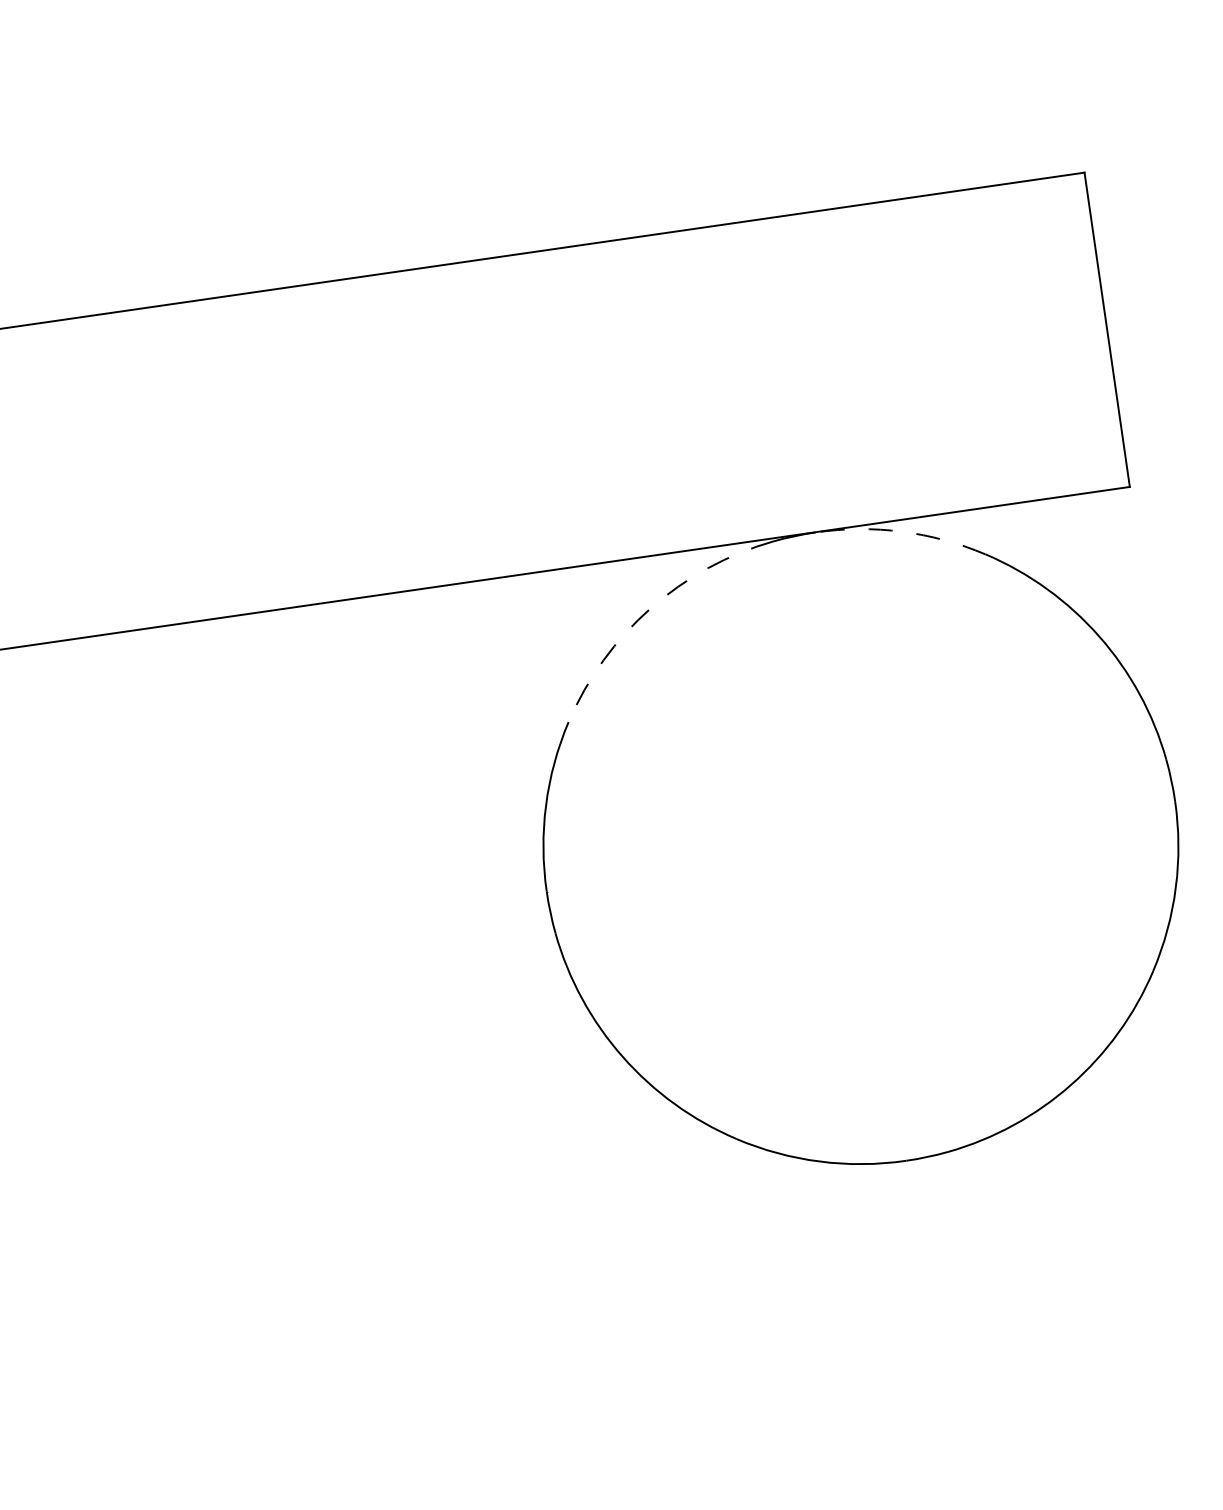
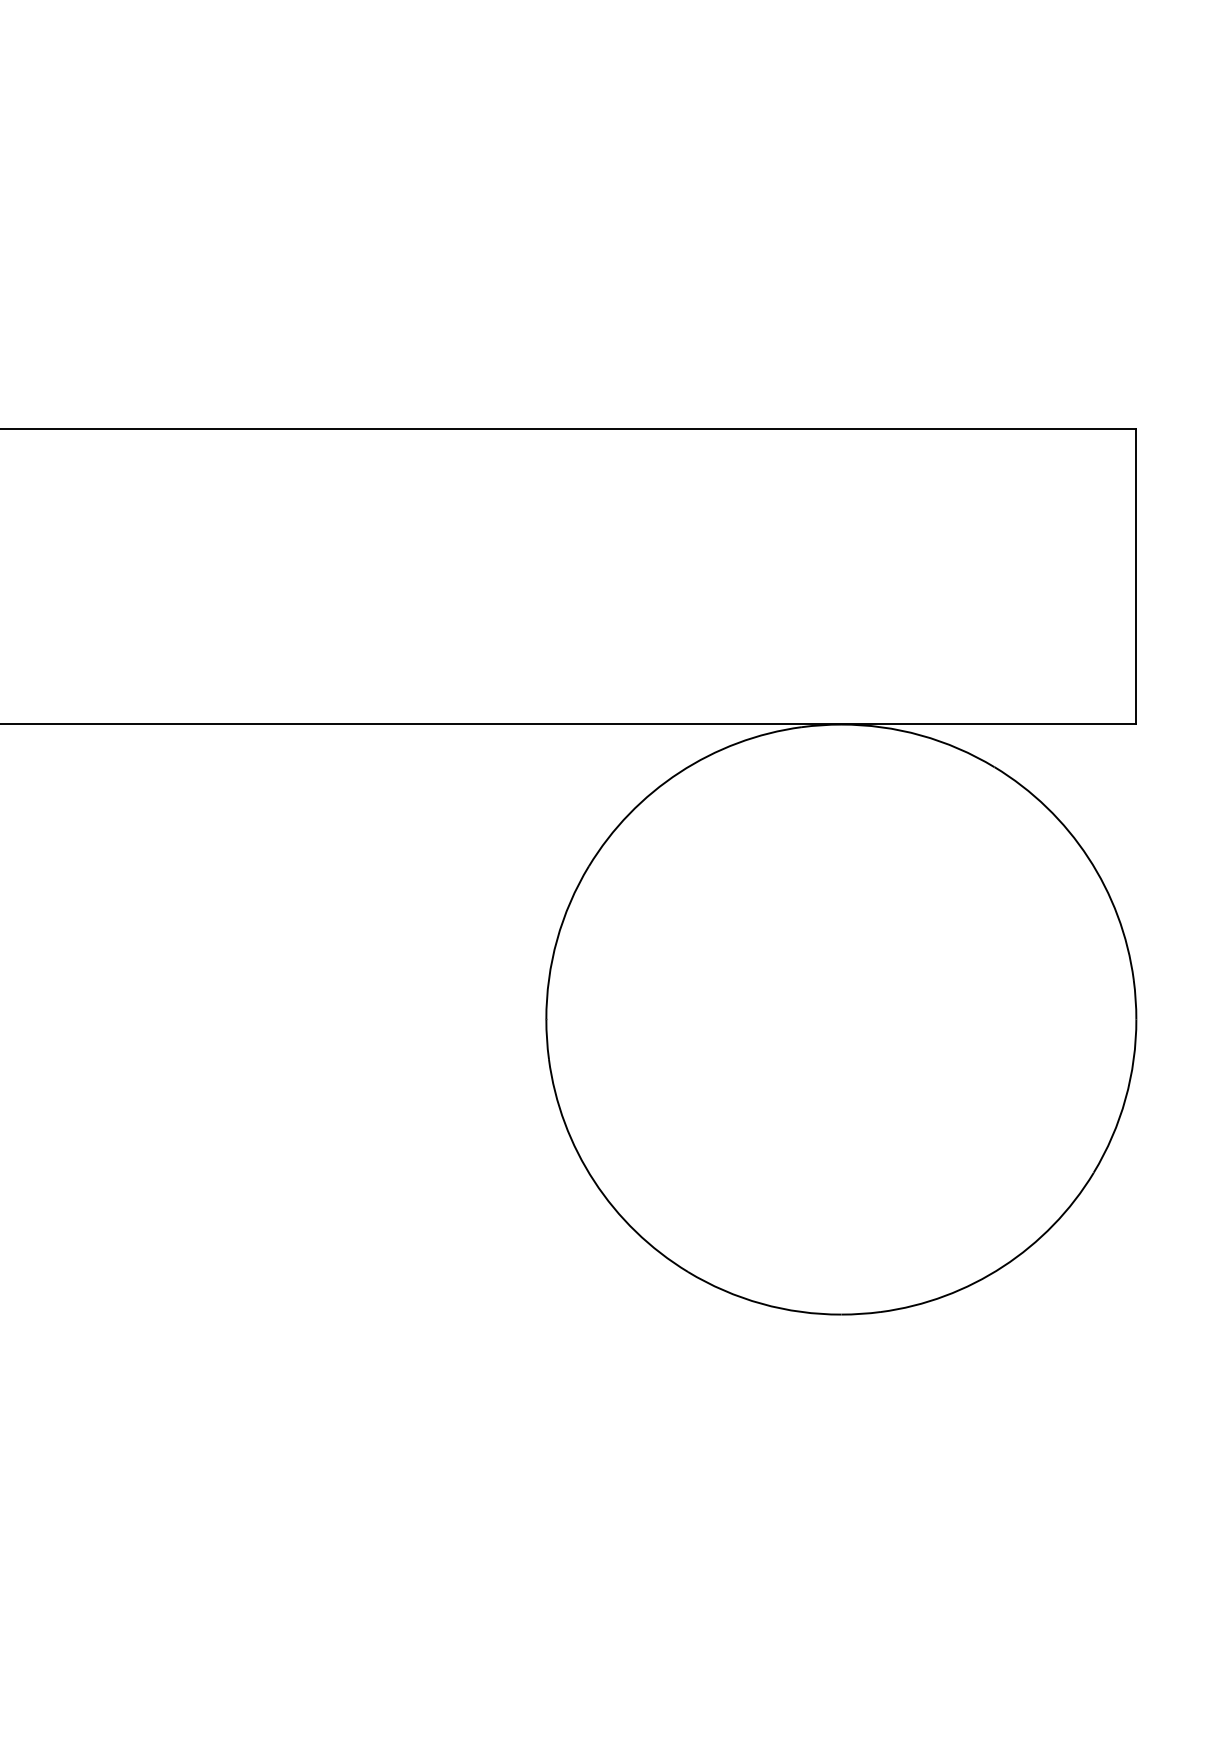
arc: (901, 531) -> (920, 735), dashed -> solid
arc: (650, 608) -> (679, 772), dashed -> solid

